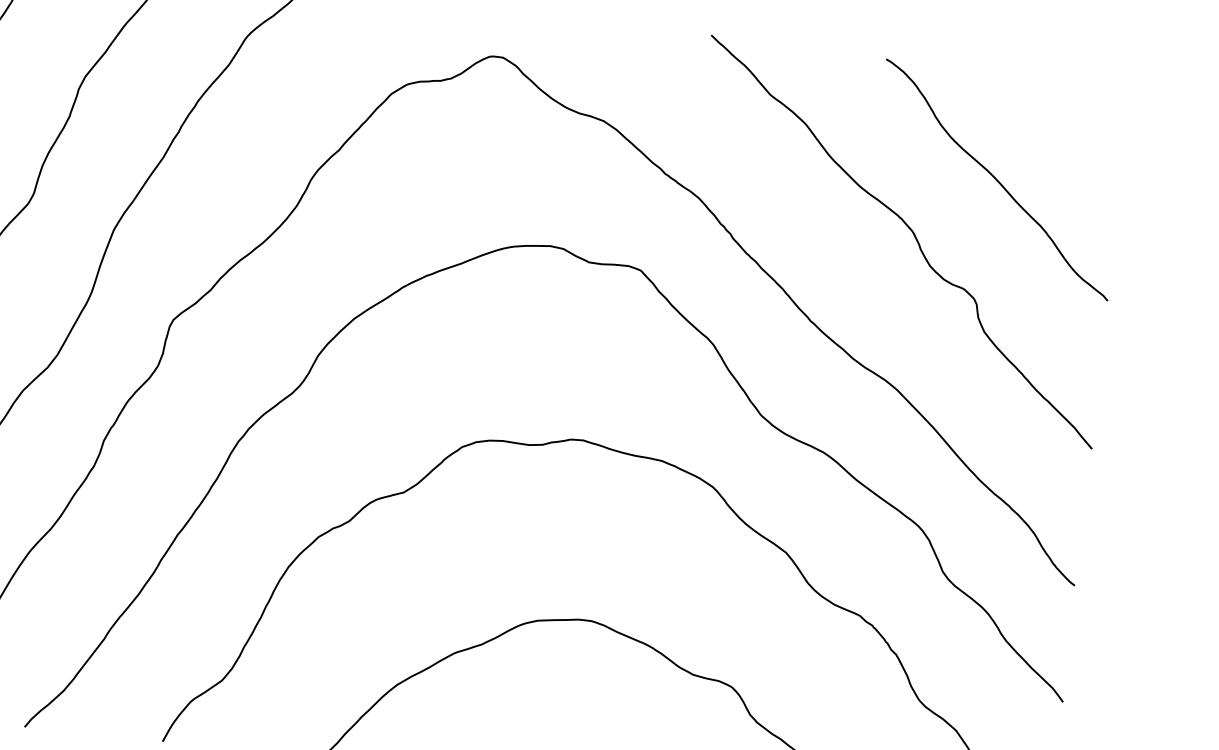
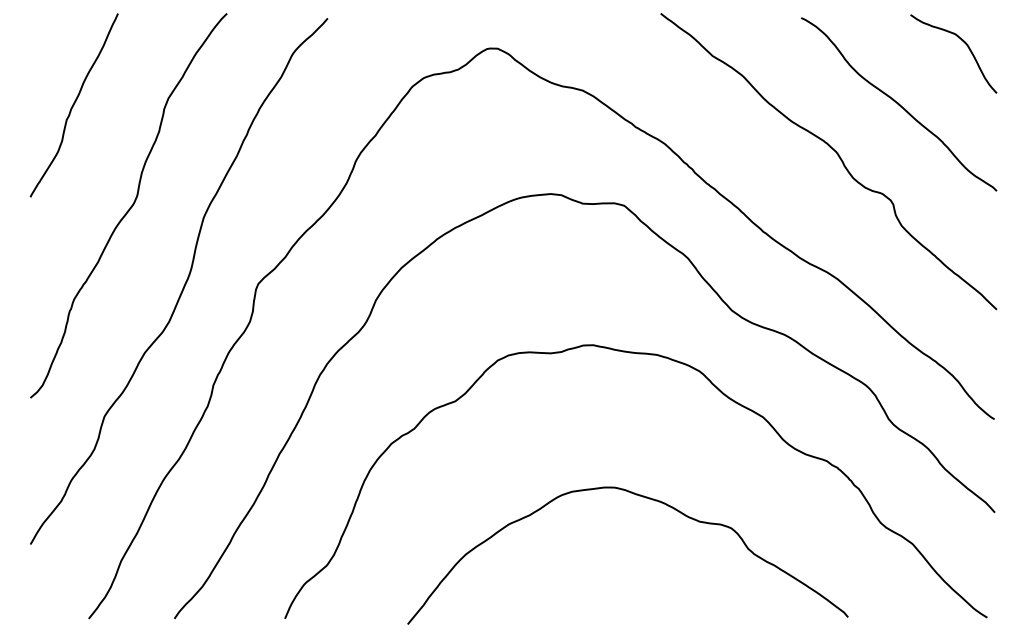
curve: (1085, 111) -> (963, 42), added

